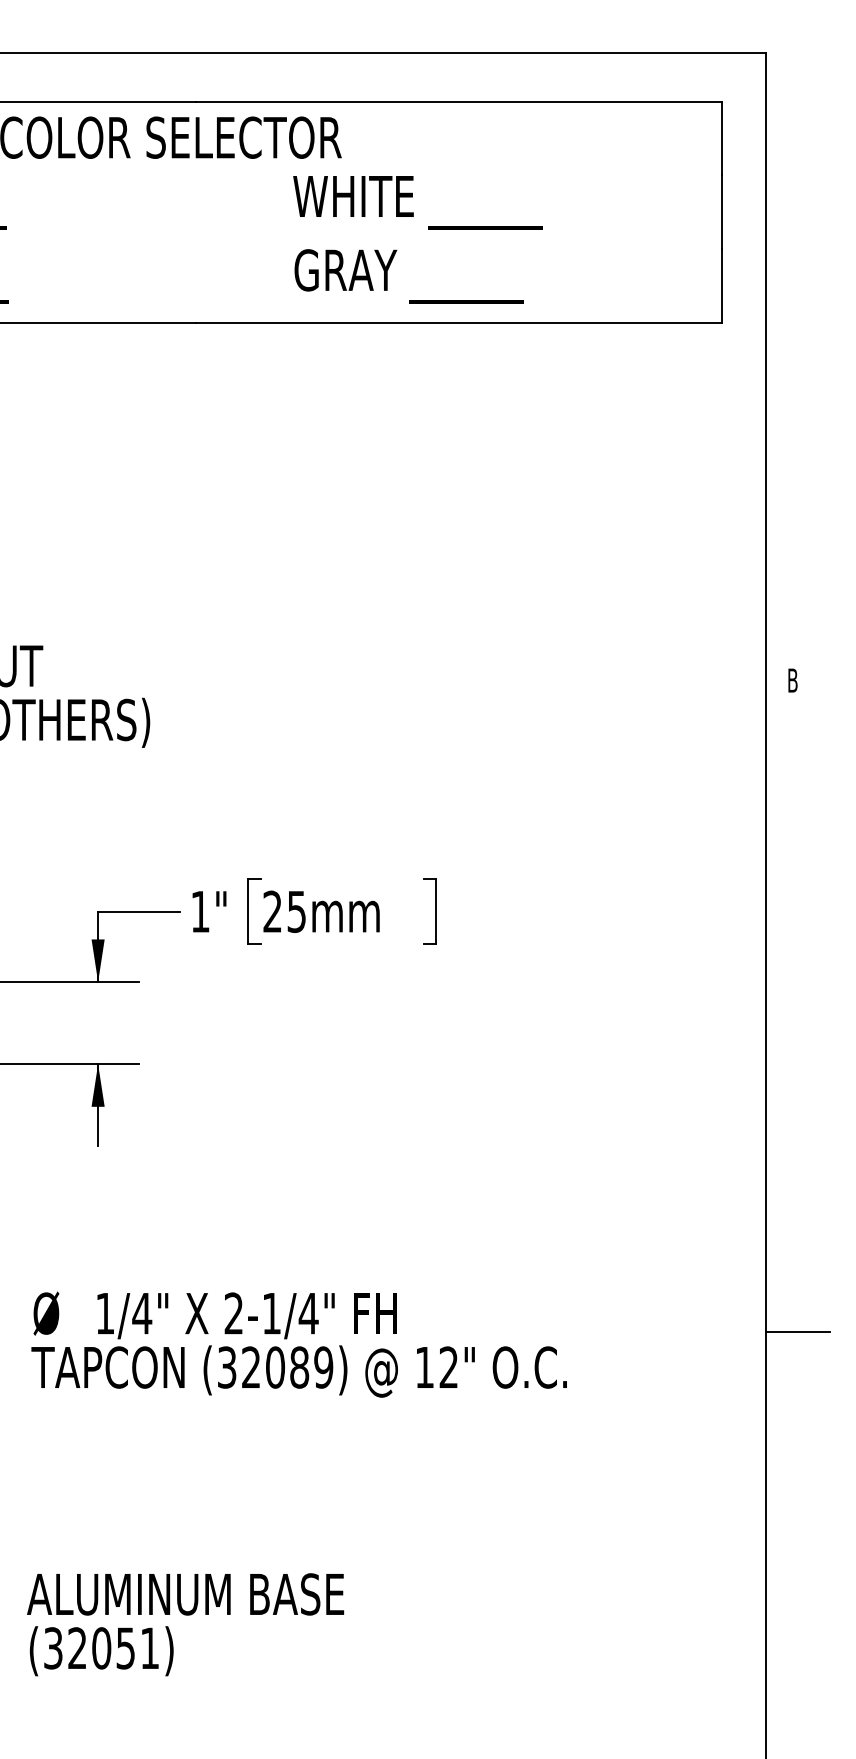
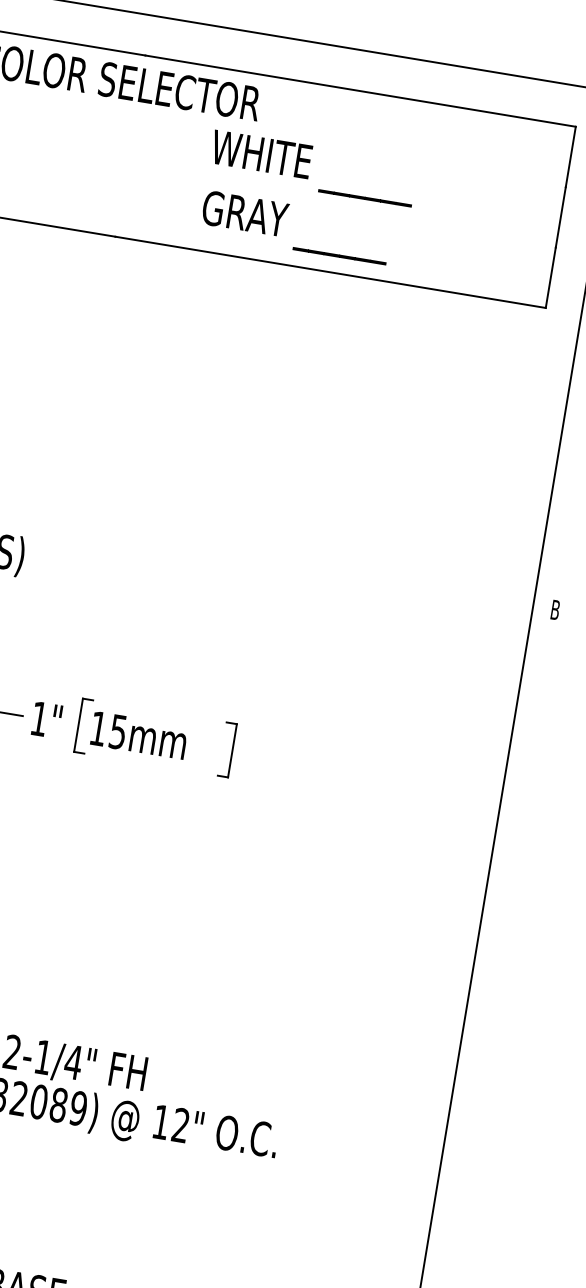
text: (272, 911) -> (98, 728), 25mm -> 15mm
line: (797, 1332) -> (470, 1144), removed

